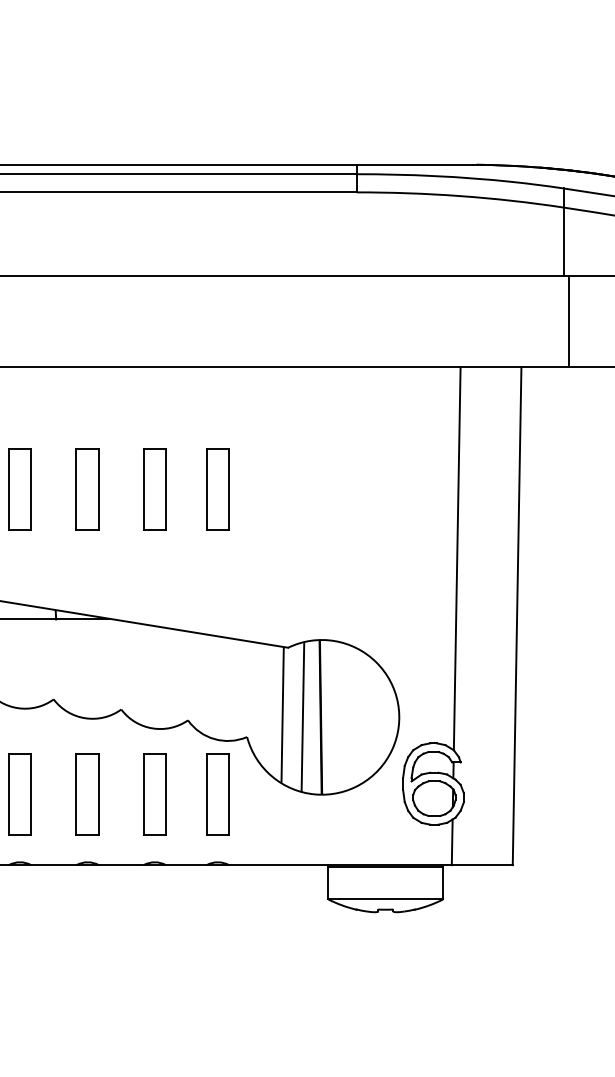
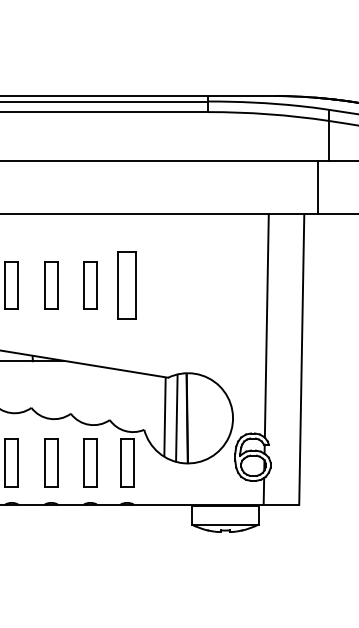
line: (568, 321) -> (317, 187), moved
part: (218, 489) -> (127, 285), size x1.4

